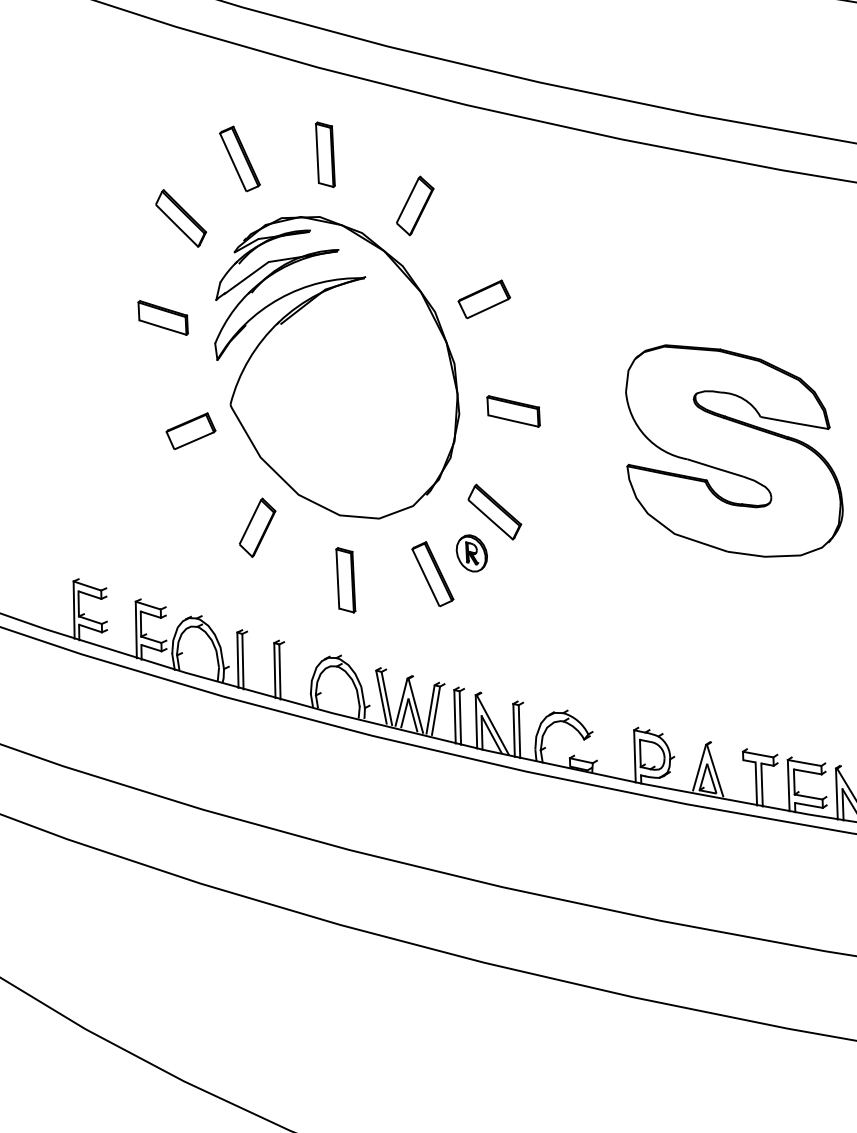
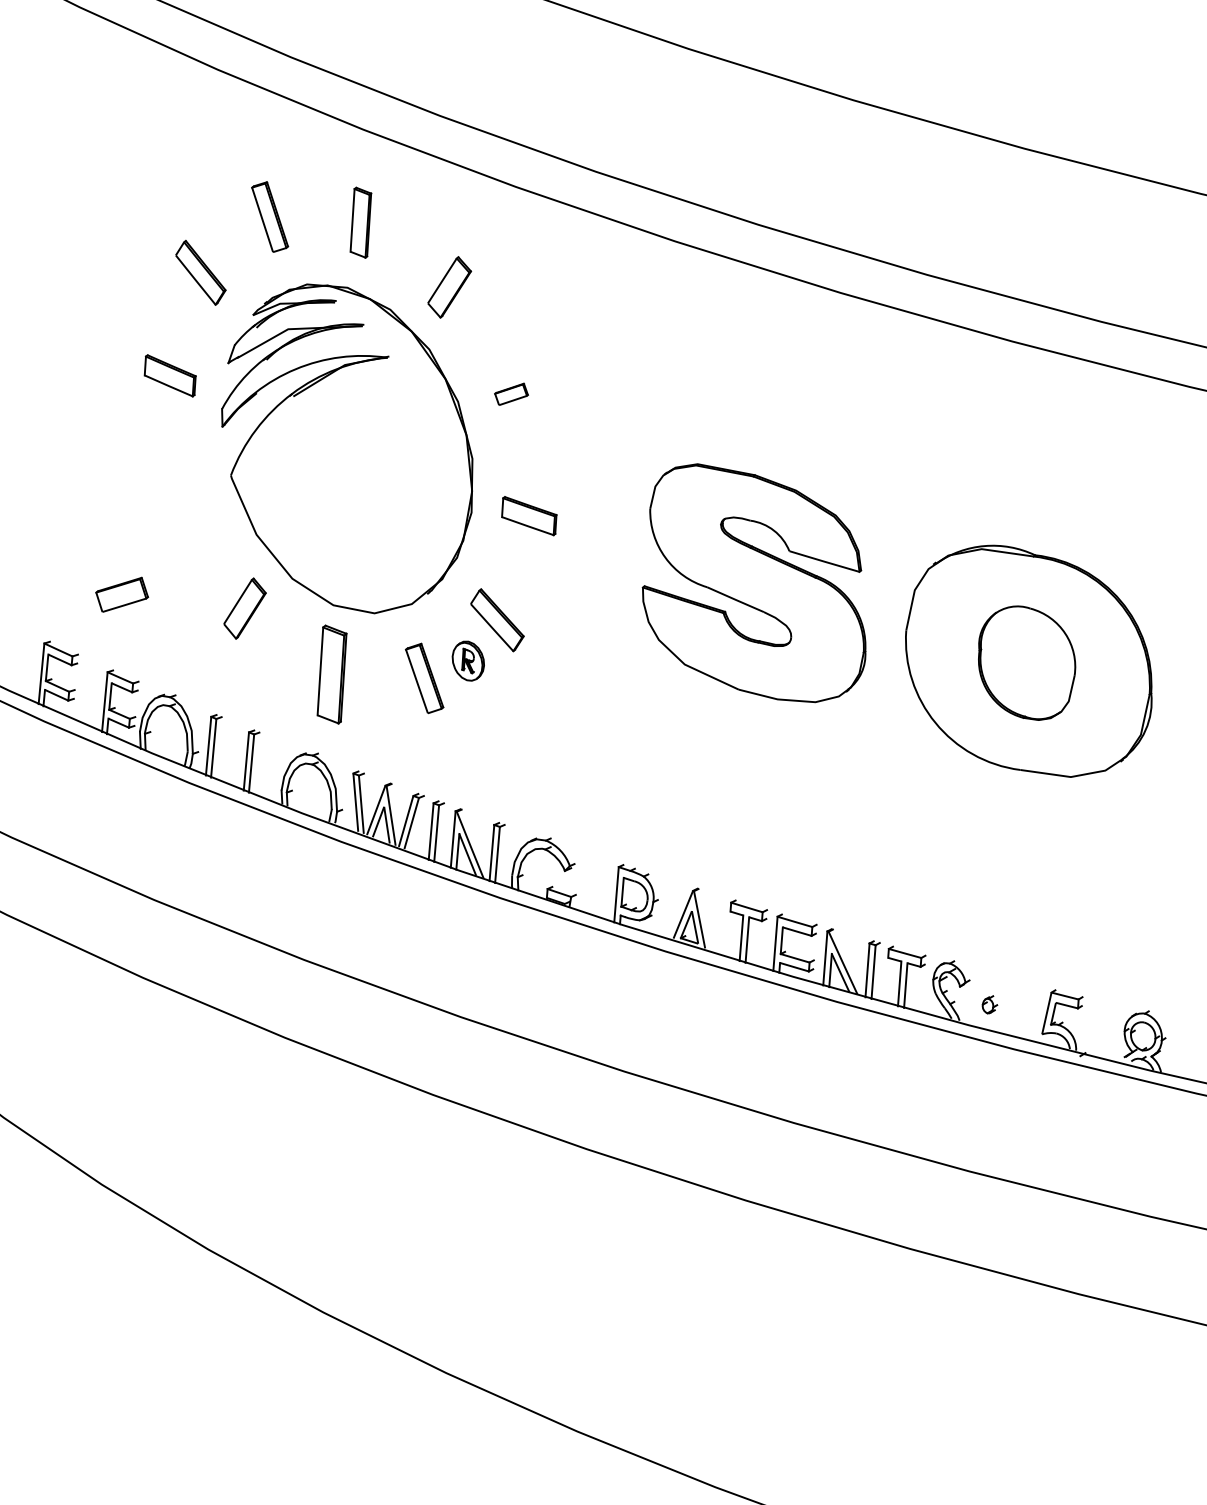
part: (484, 299) -> (511, 394), size x0.6
part: (191, 430) -> (122, 594), moved
part: (345, 580) -> (331, 674), size x1.4

